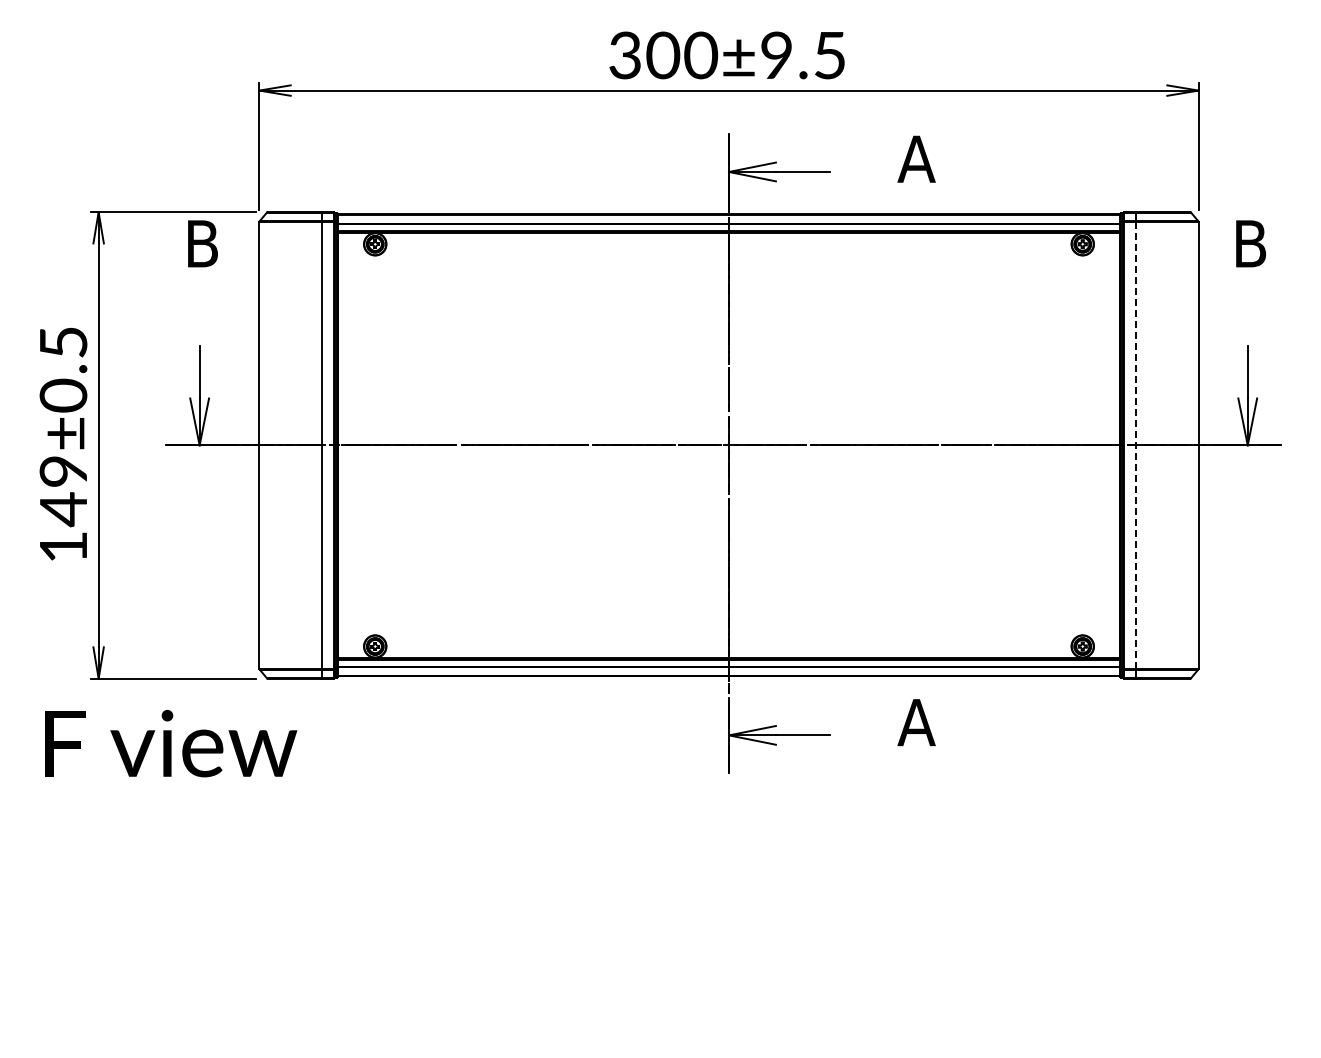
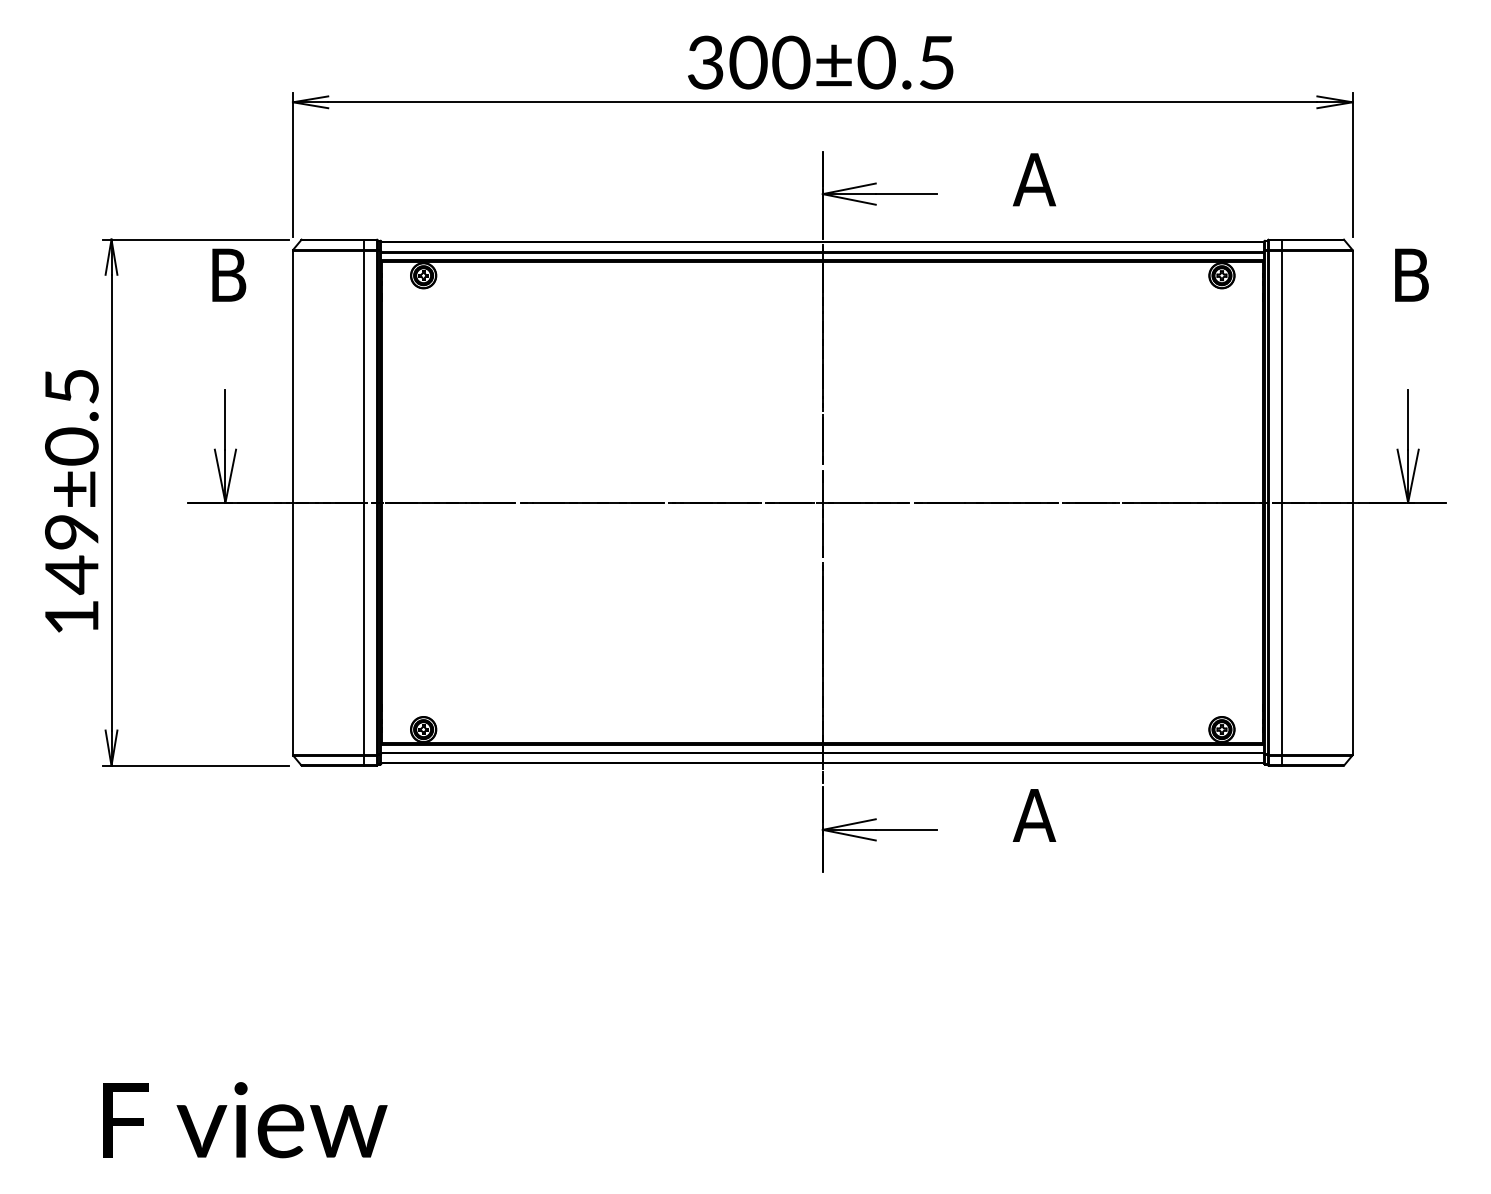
text: (776, 56) -> (876, 63), 300±9.5 -> 300±0.5
line: (1135, 445) -> (1281, 502), dashed -> solid
text: (171, 743) -> (245, 1120), moved

